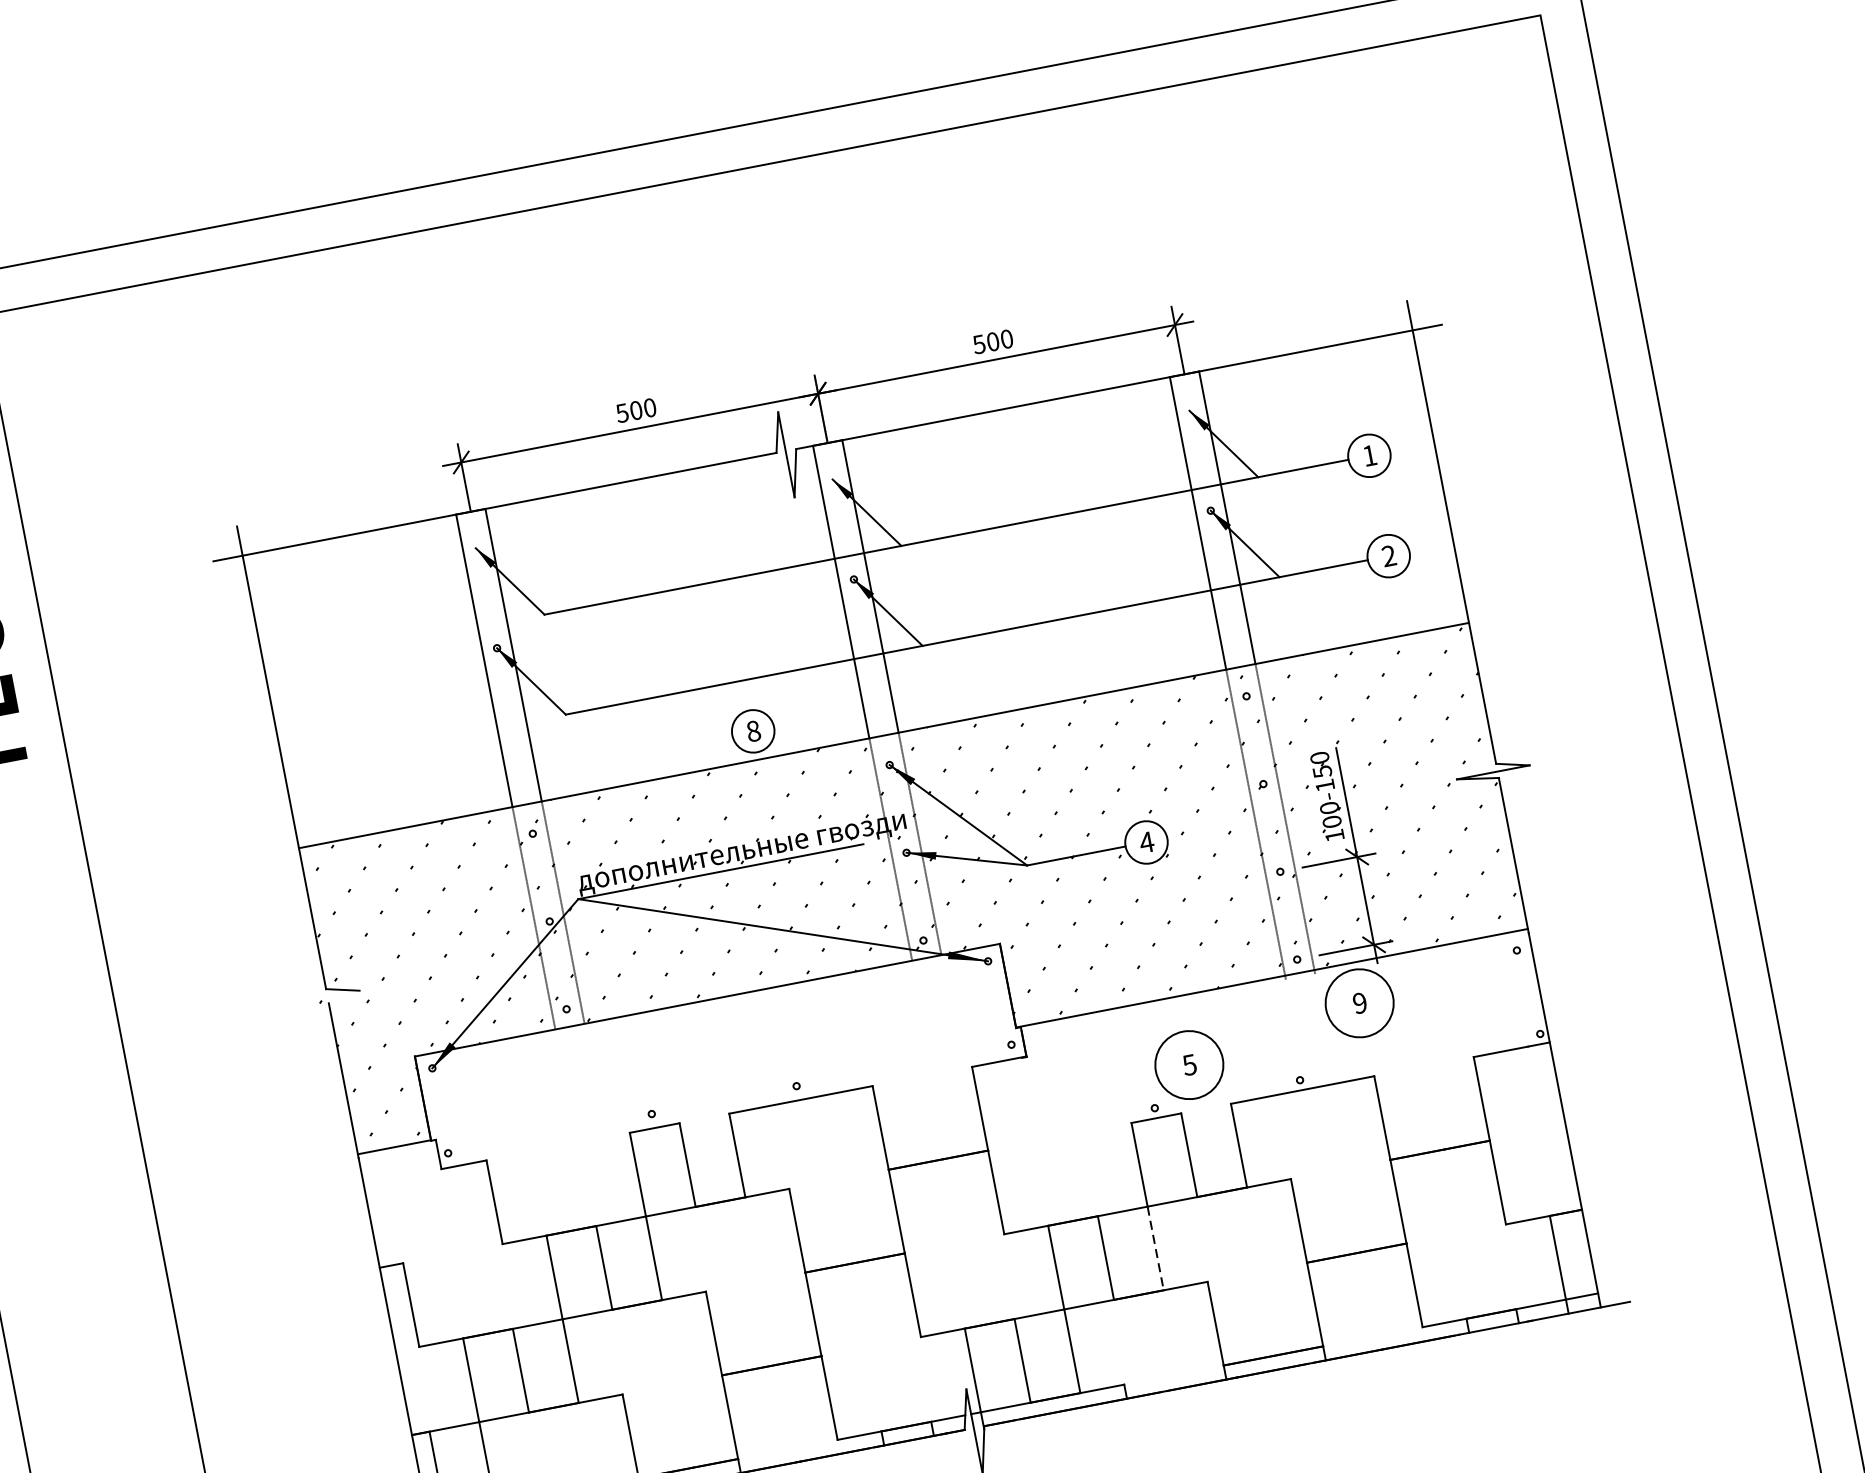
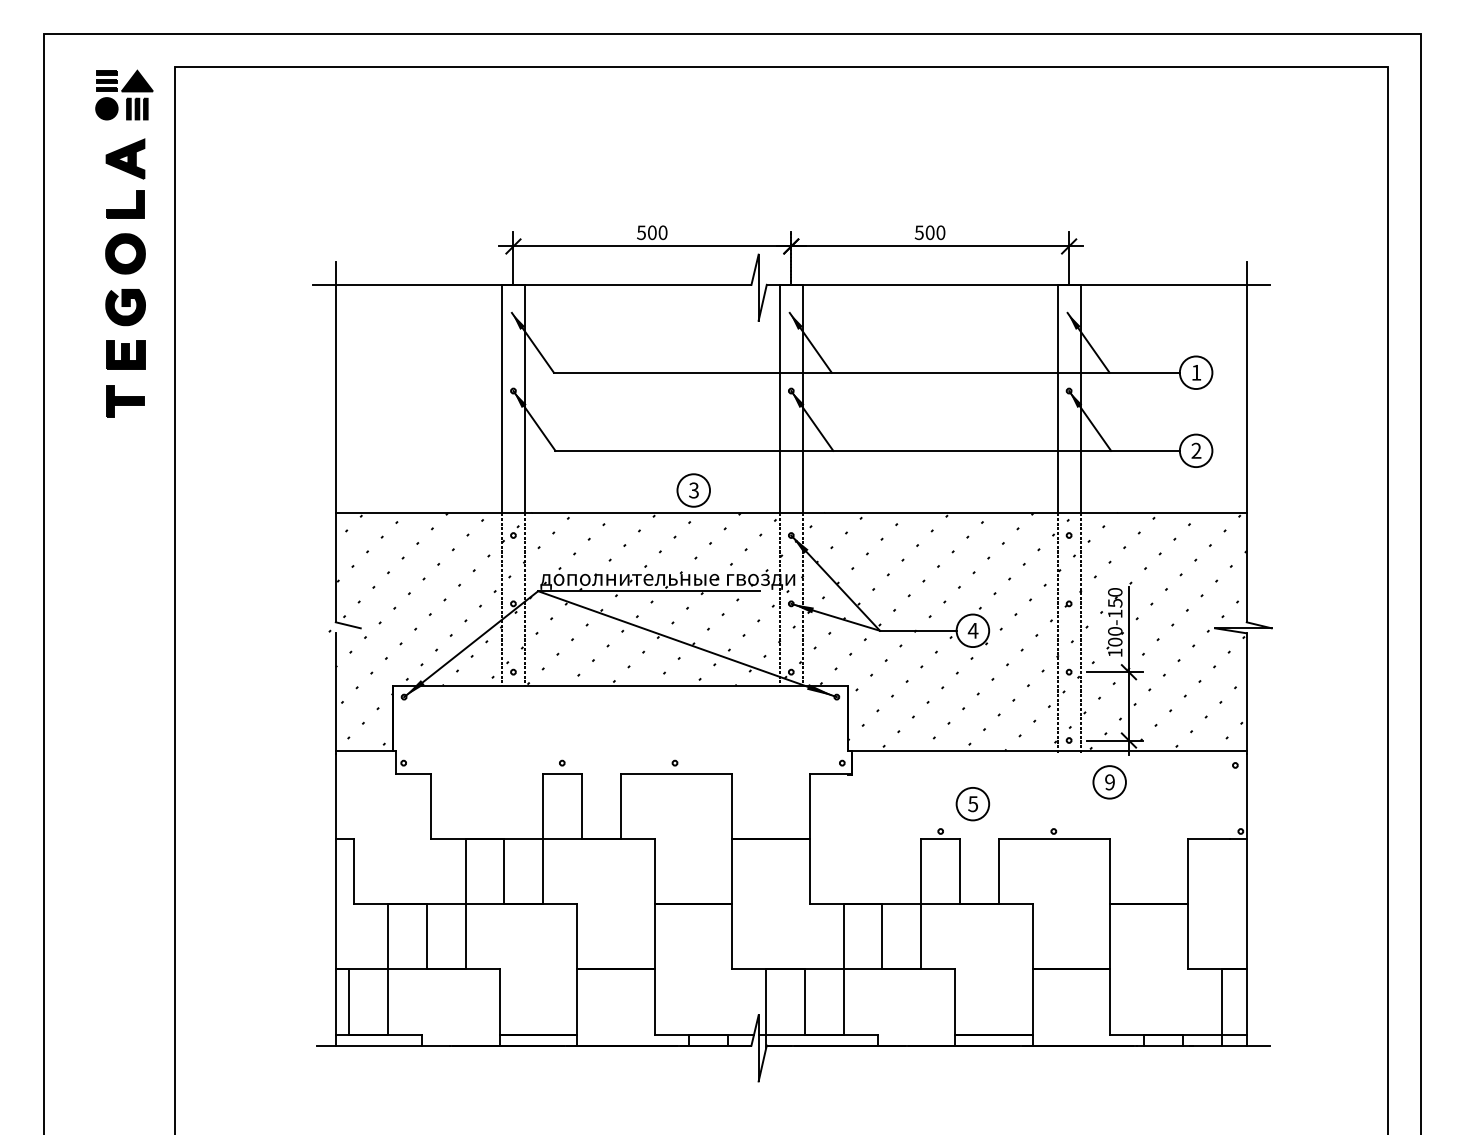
text: (752, 731) -> (693, 490), 8 -> 3
circle: (1359, 1003) -> (1109, 782), size x0.62
circle: (1188, 1064) -> (972, 803), size x0.62
line: (1156, 1247) -> (921, 936), dashed -> solid

